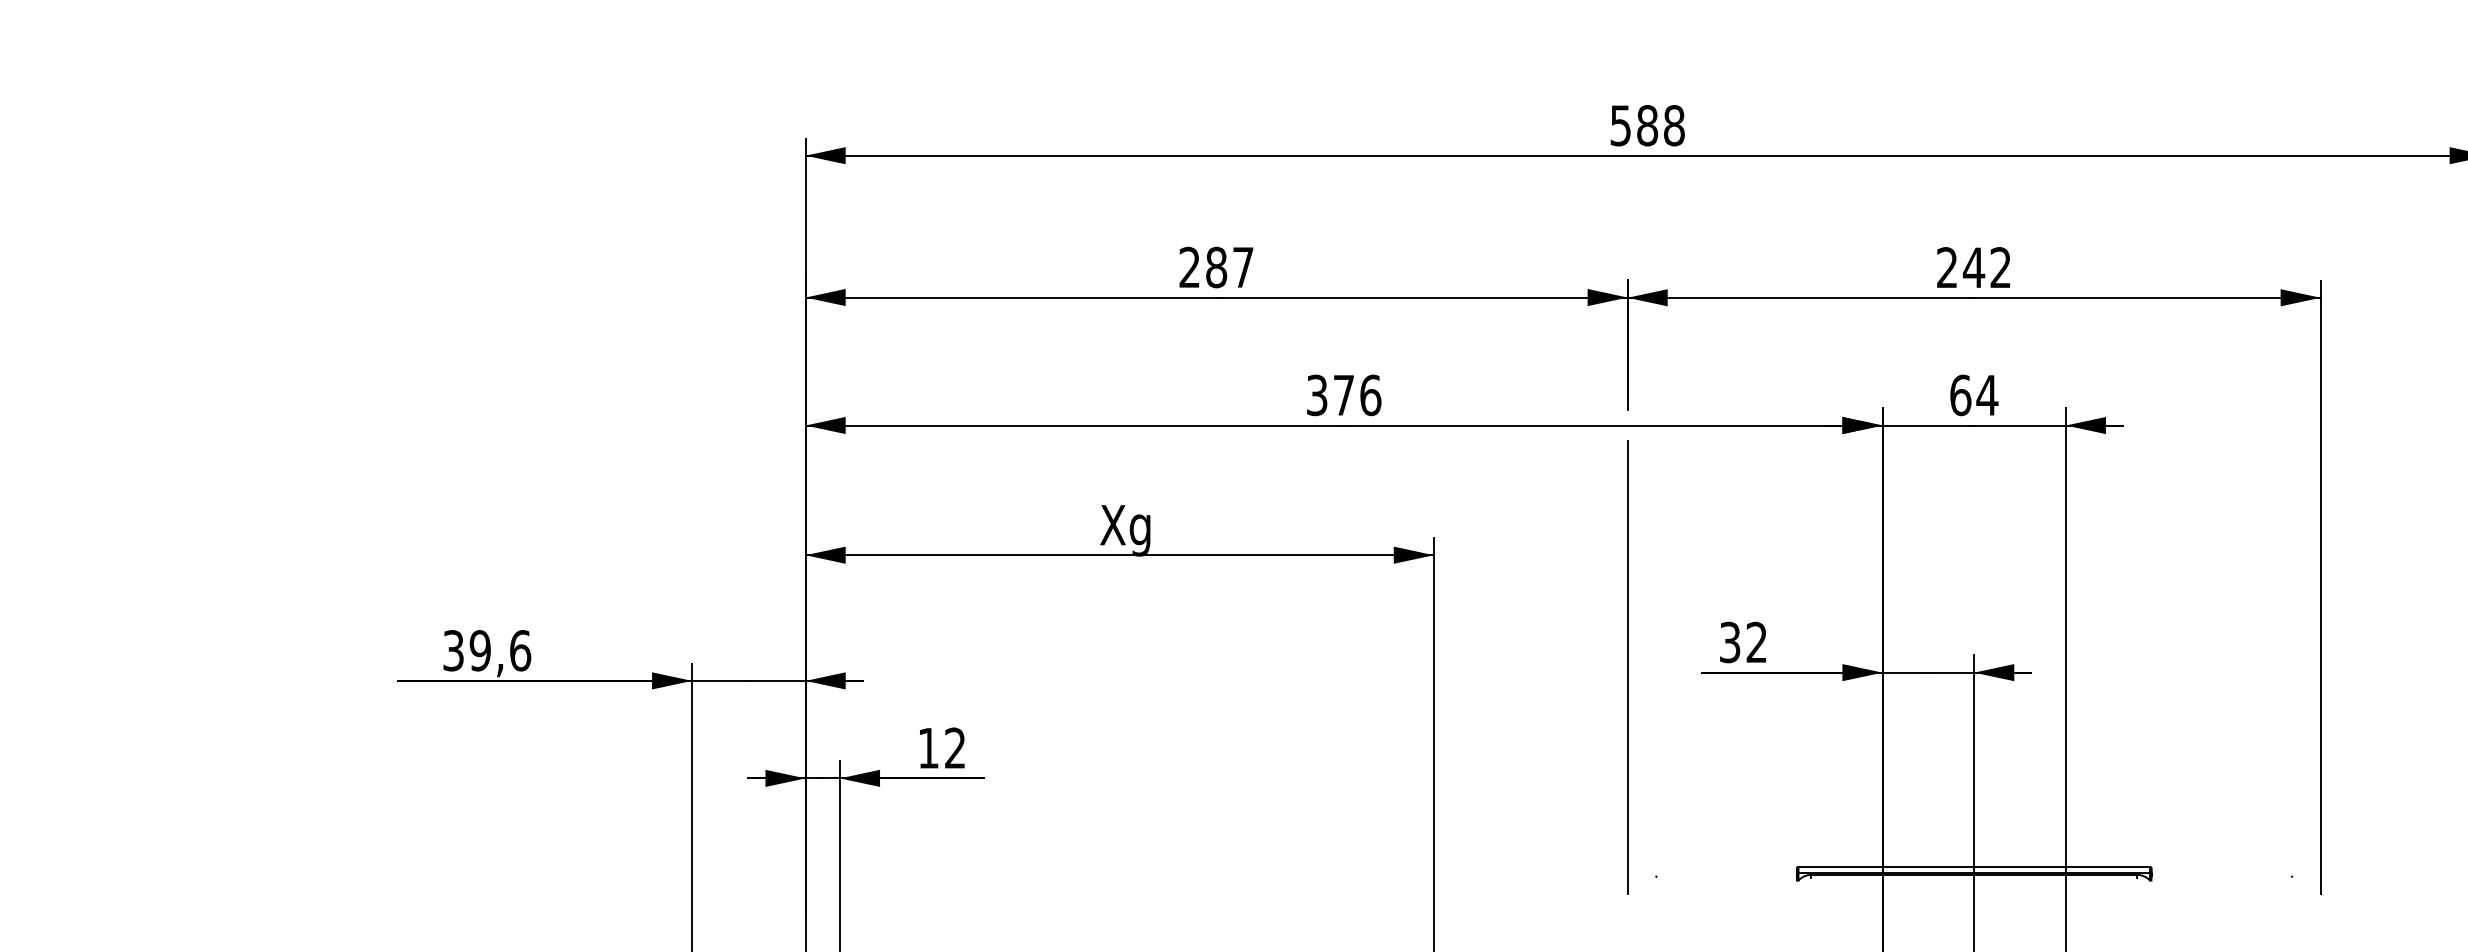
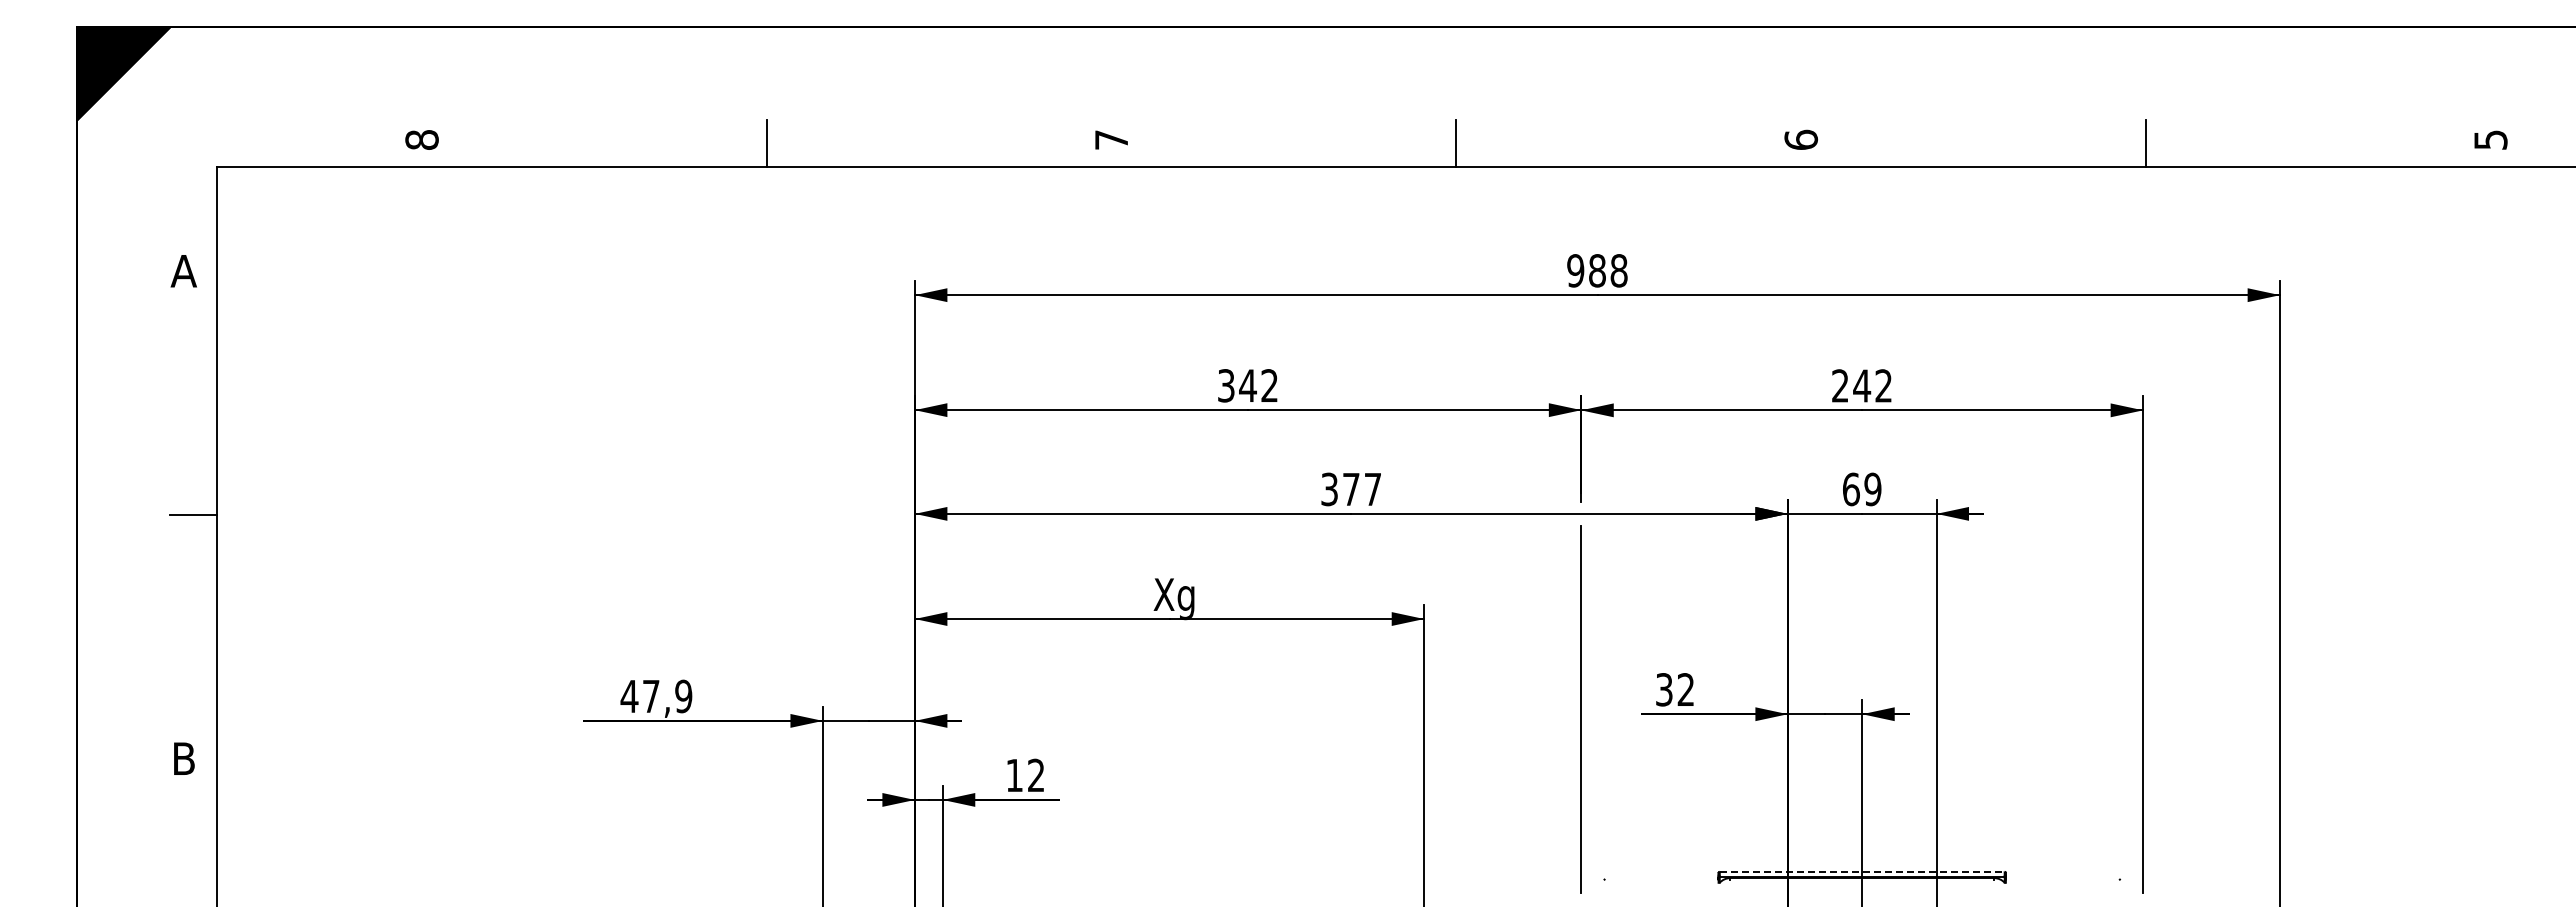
text: (1620, 125) -> (1575, 270), 588 -> 988
text: (1215, 267) -> (1247, 385), 287 -> 342
text: (1370, 395) -> (1372, 489), 376 -> 377
text: (1986, 395) -> (1872, 489), 64 -> 69
text: (486, 650) -> (656, 696), 39,6 -> 47,9
line: (1974, 866) -> (1862, 871), solid -> dashed

